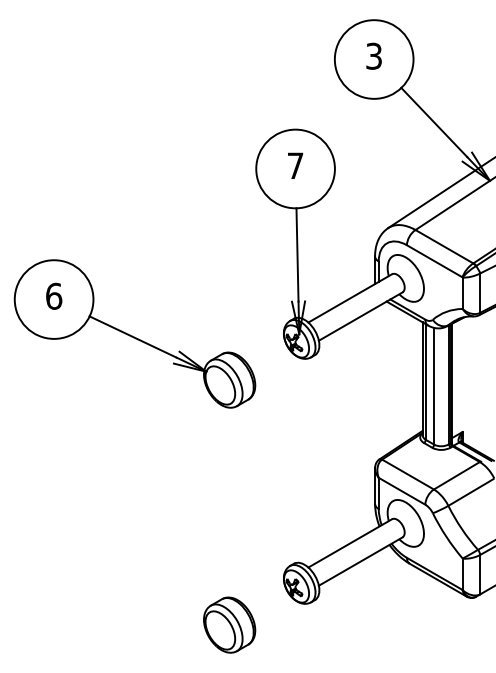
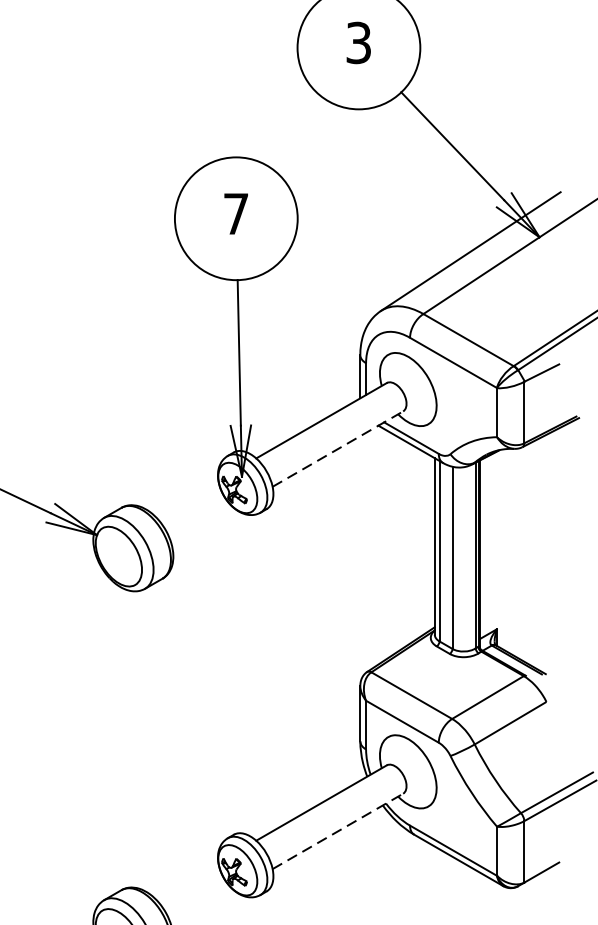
line: (361, 316) -> (339, 448), solid -> dashed
line: (361, 561) -> (339, 831), solid -> dashed

